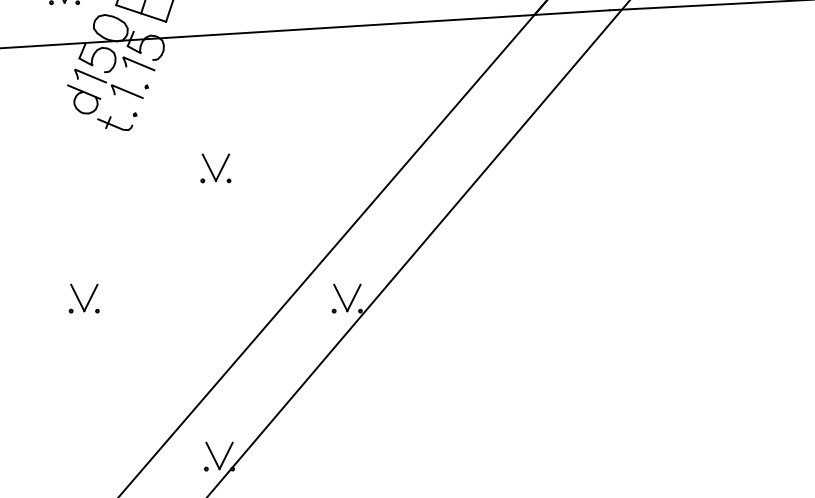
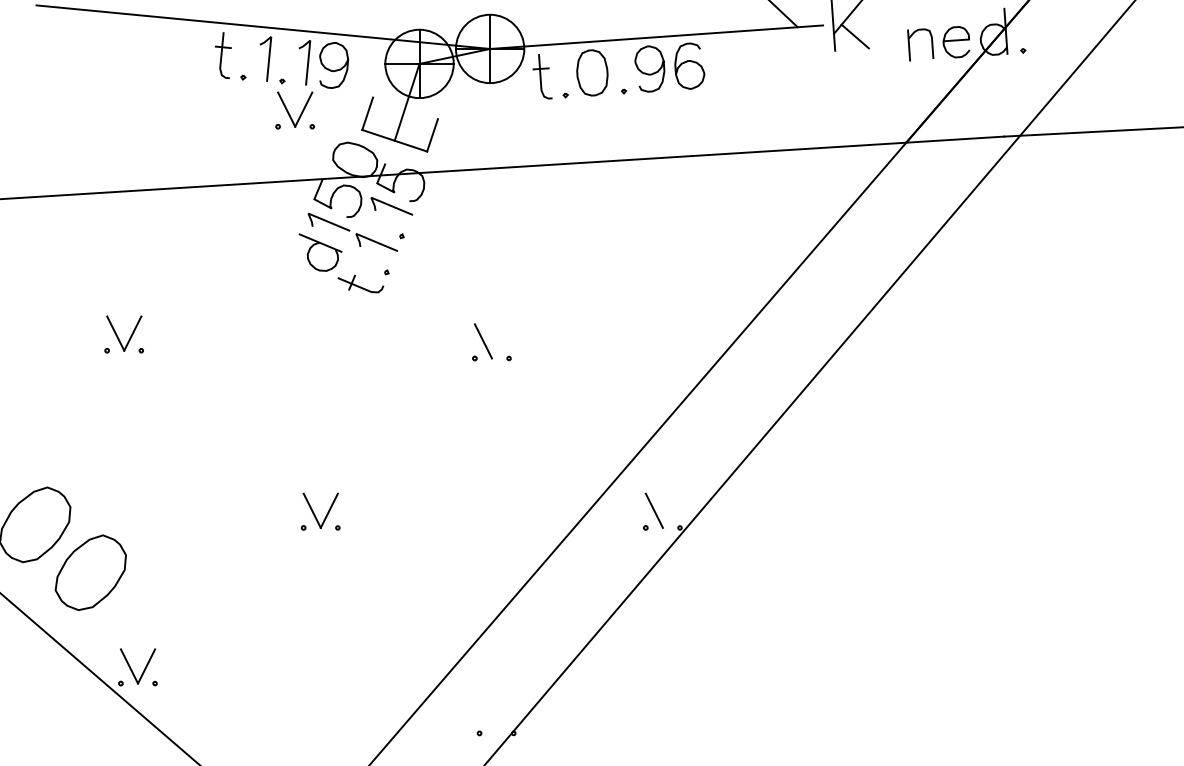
line: (222, 167) -> (500, 341), removed
line: (353, 297) -> (671, 510), removed
part: (214, 457) -> (490, 718), removed

